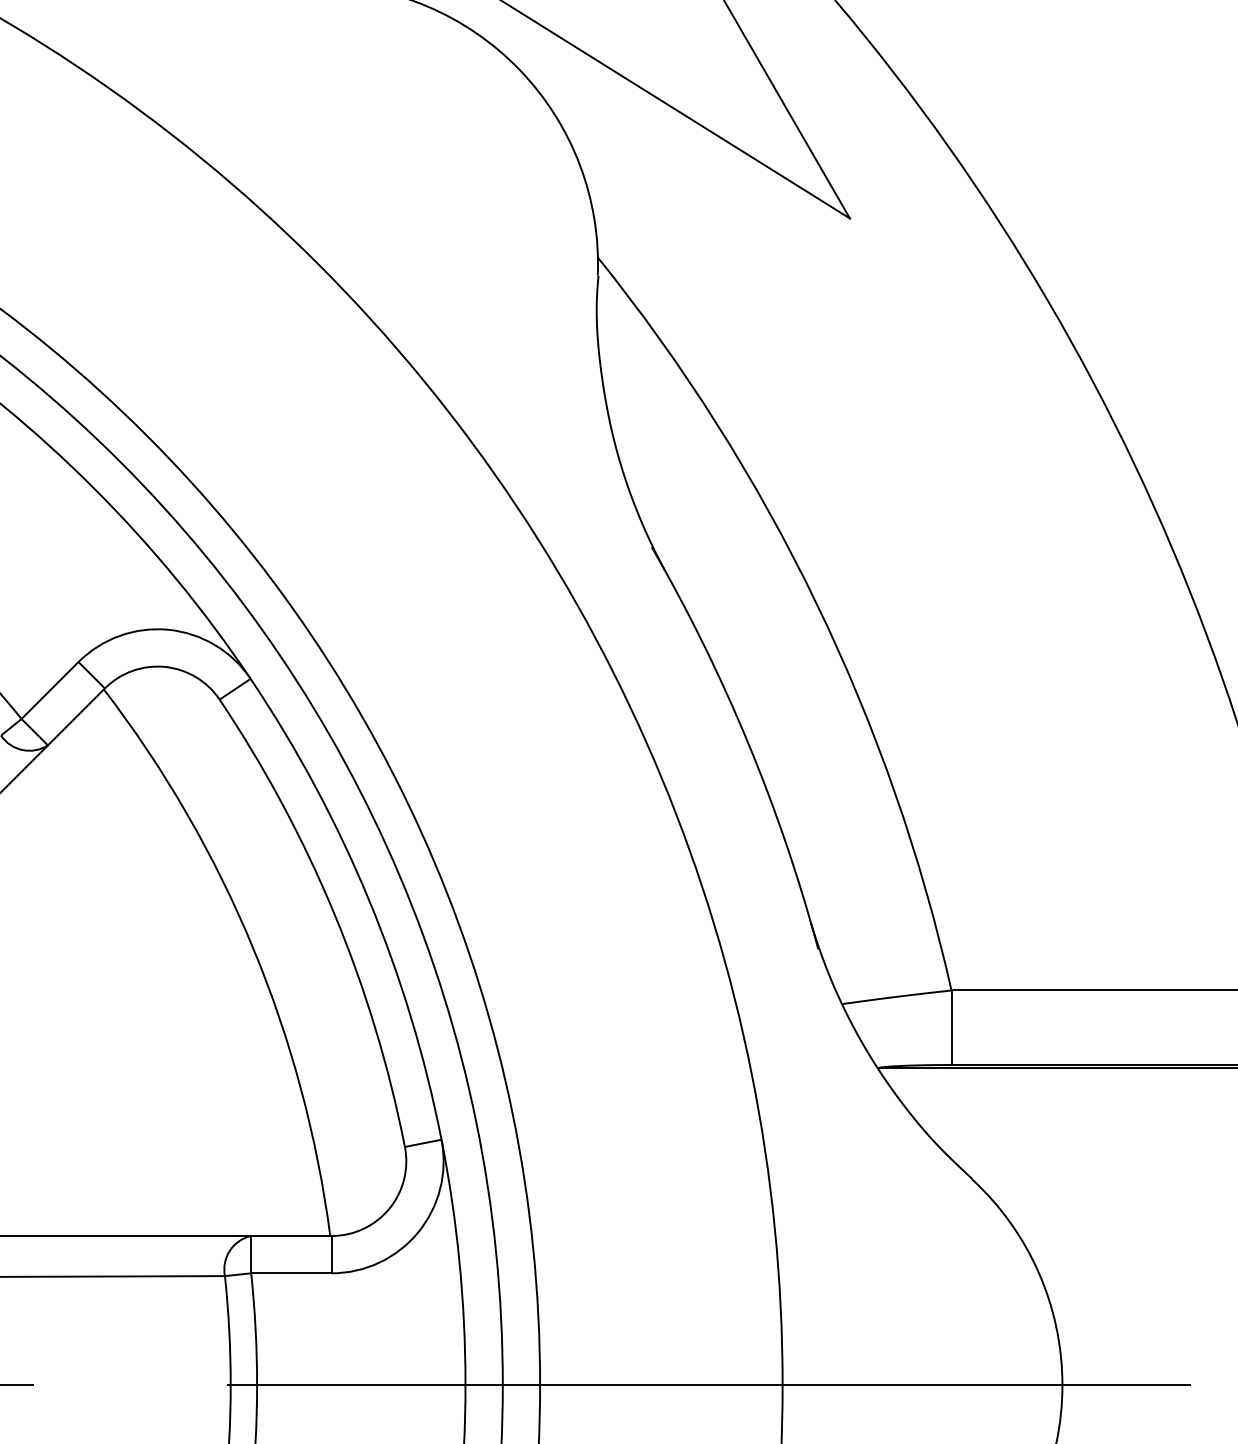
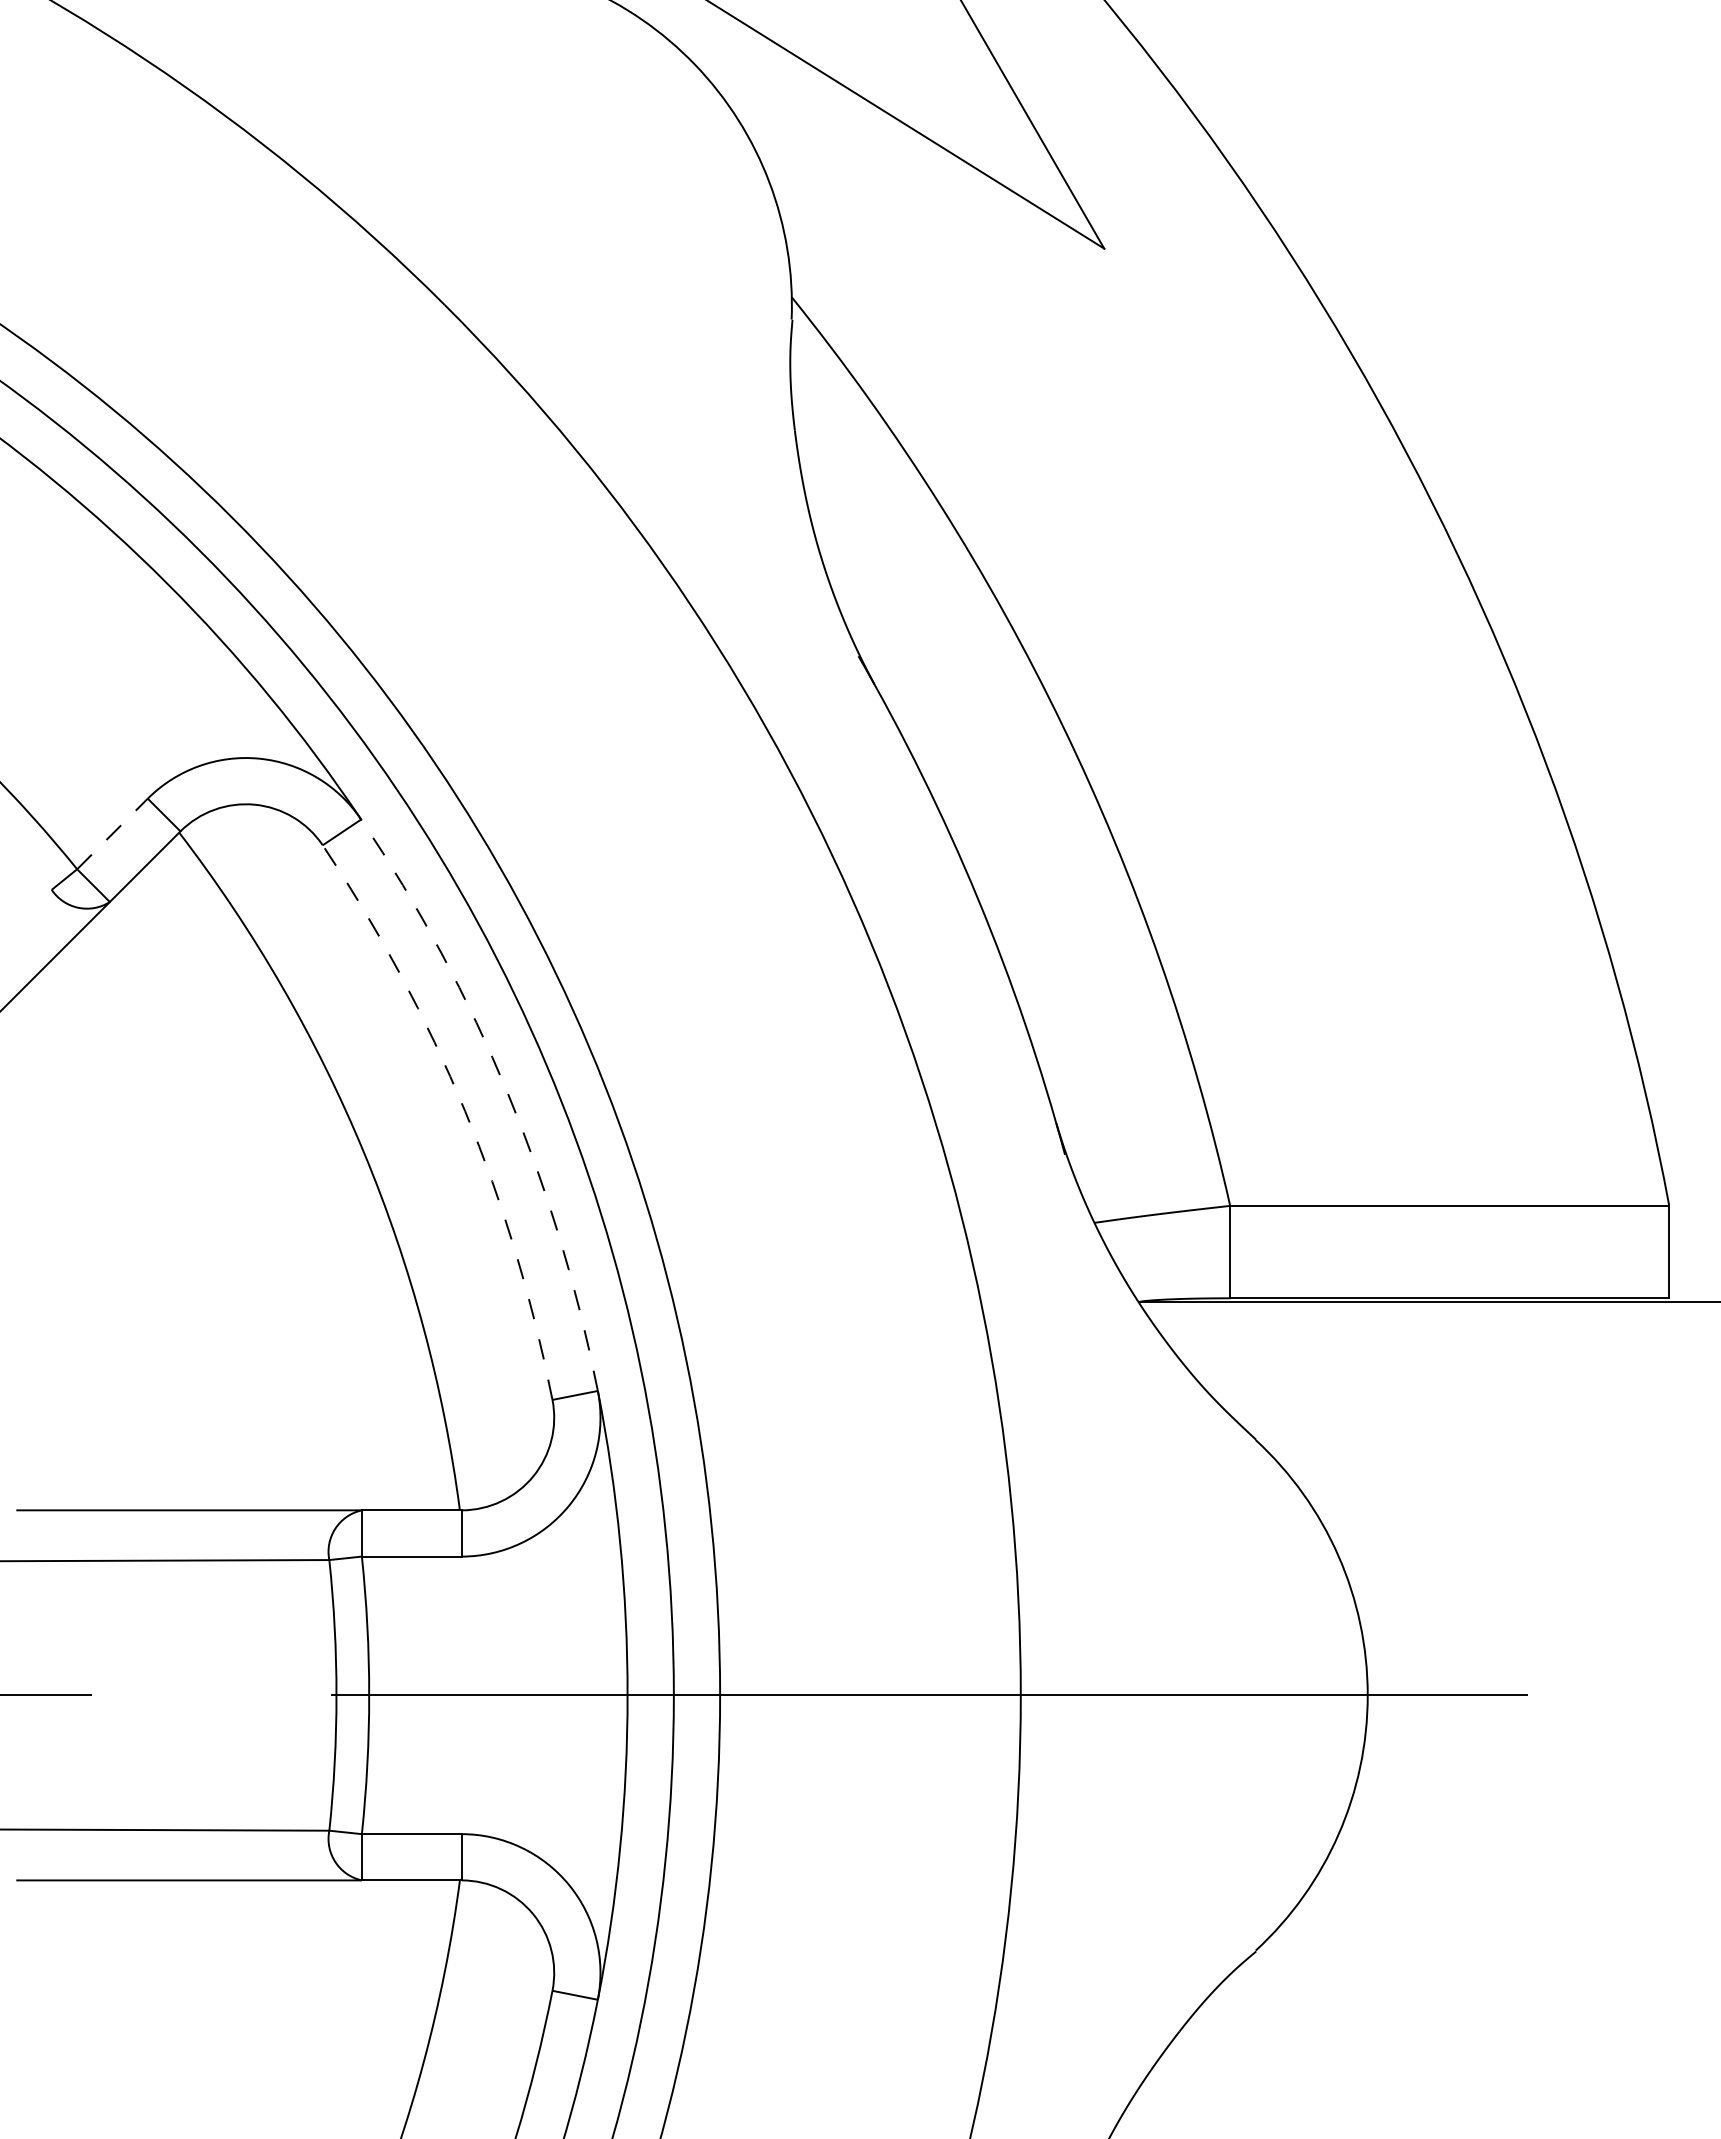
line: (50, 690) -> (112, 833), solid -> dashed
arc: (368, 899) -> (507, 1093), solid -> dashed
arc: (334, 914) -> (465, 1111), solid -> dashed

